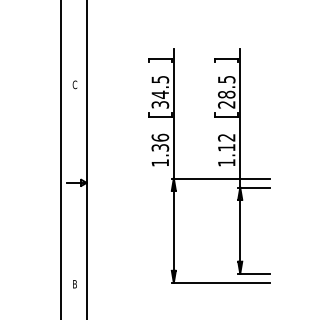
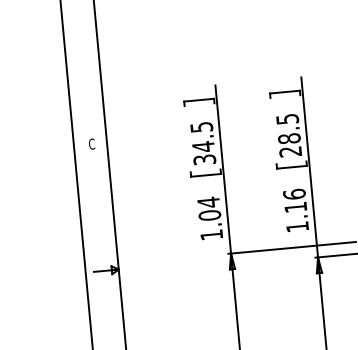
text: (226, 137) -> (294, 194), 1.12 -> 1.16
text: (160, 142) -> (209, 208), 1.36 -> 1.04

